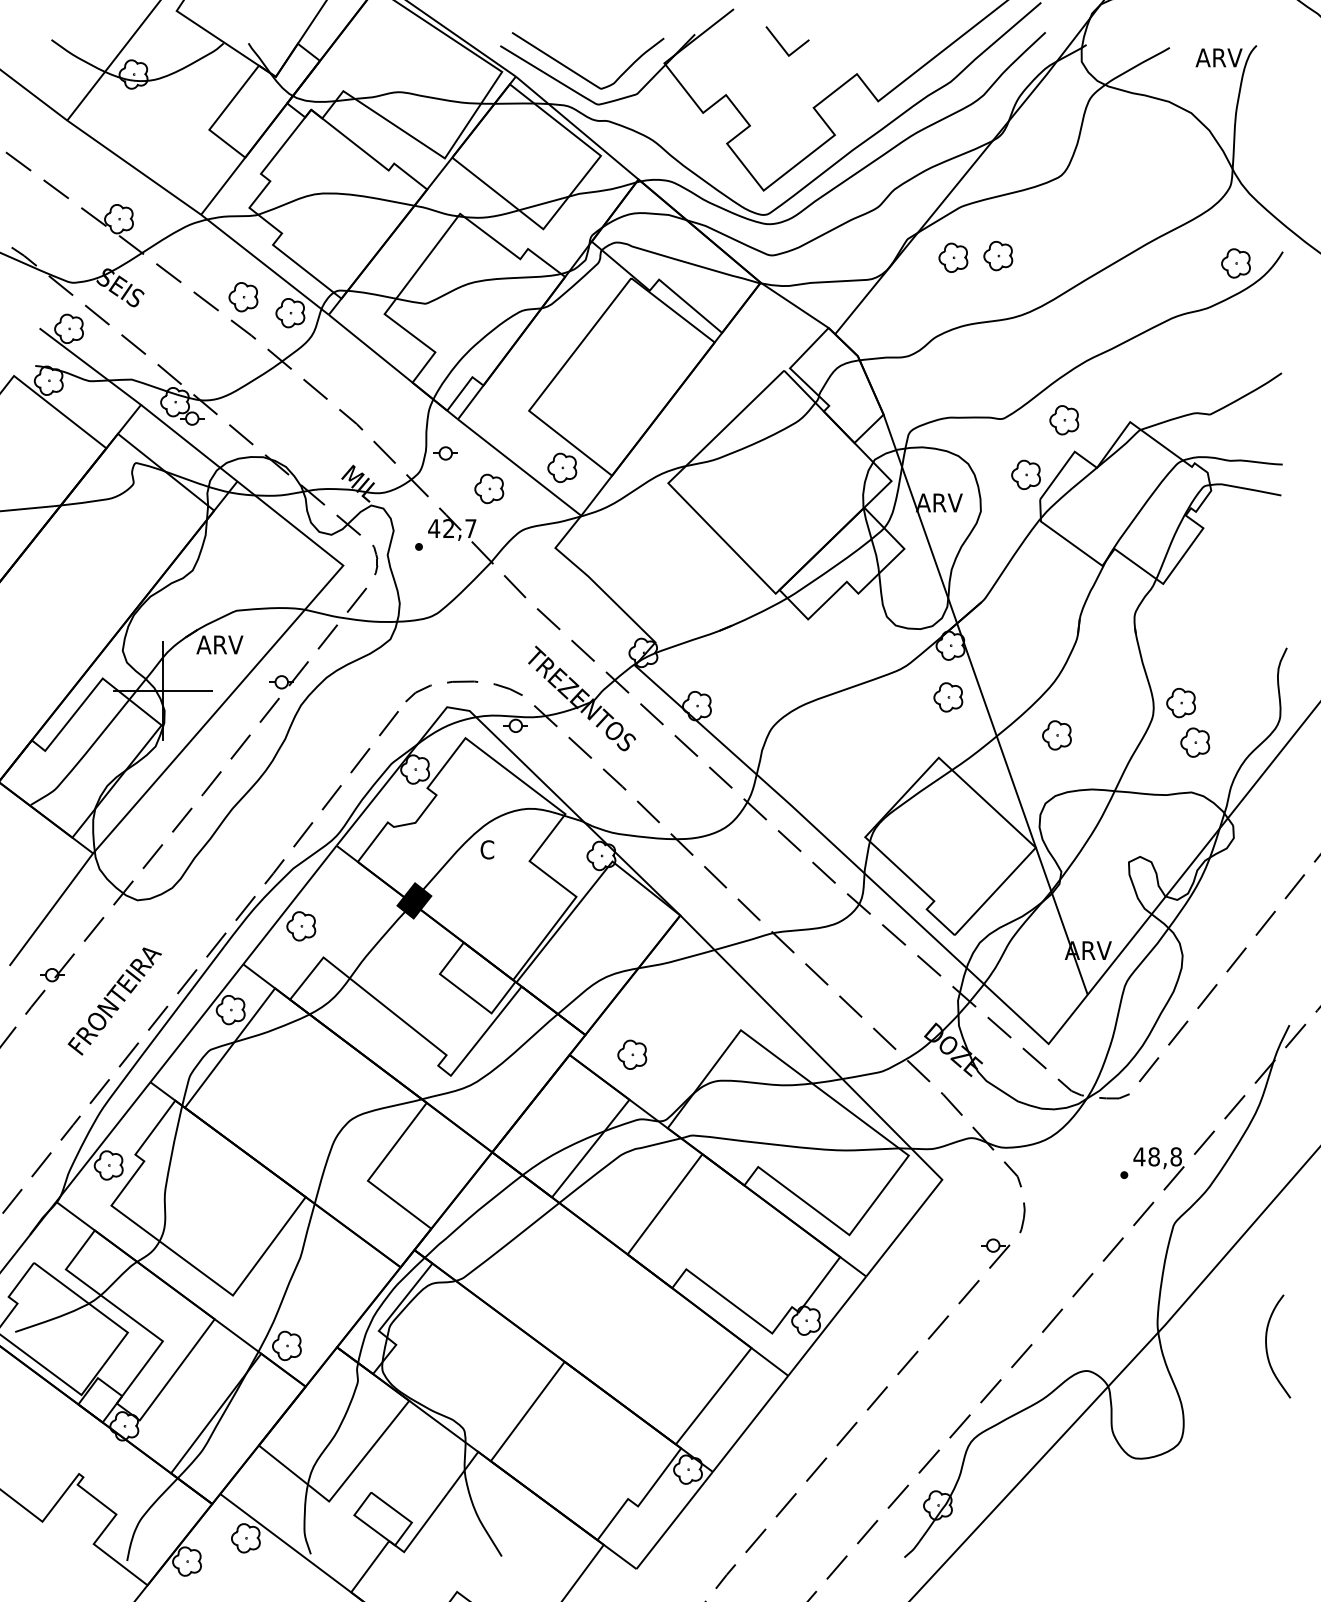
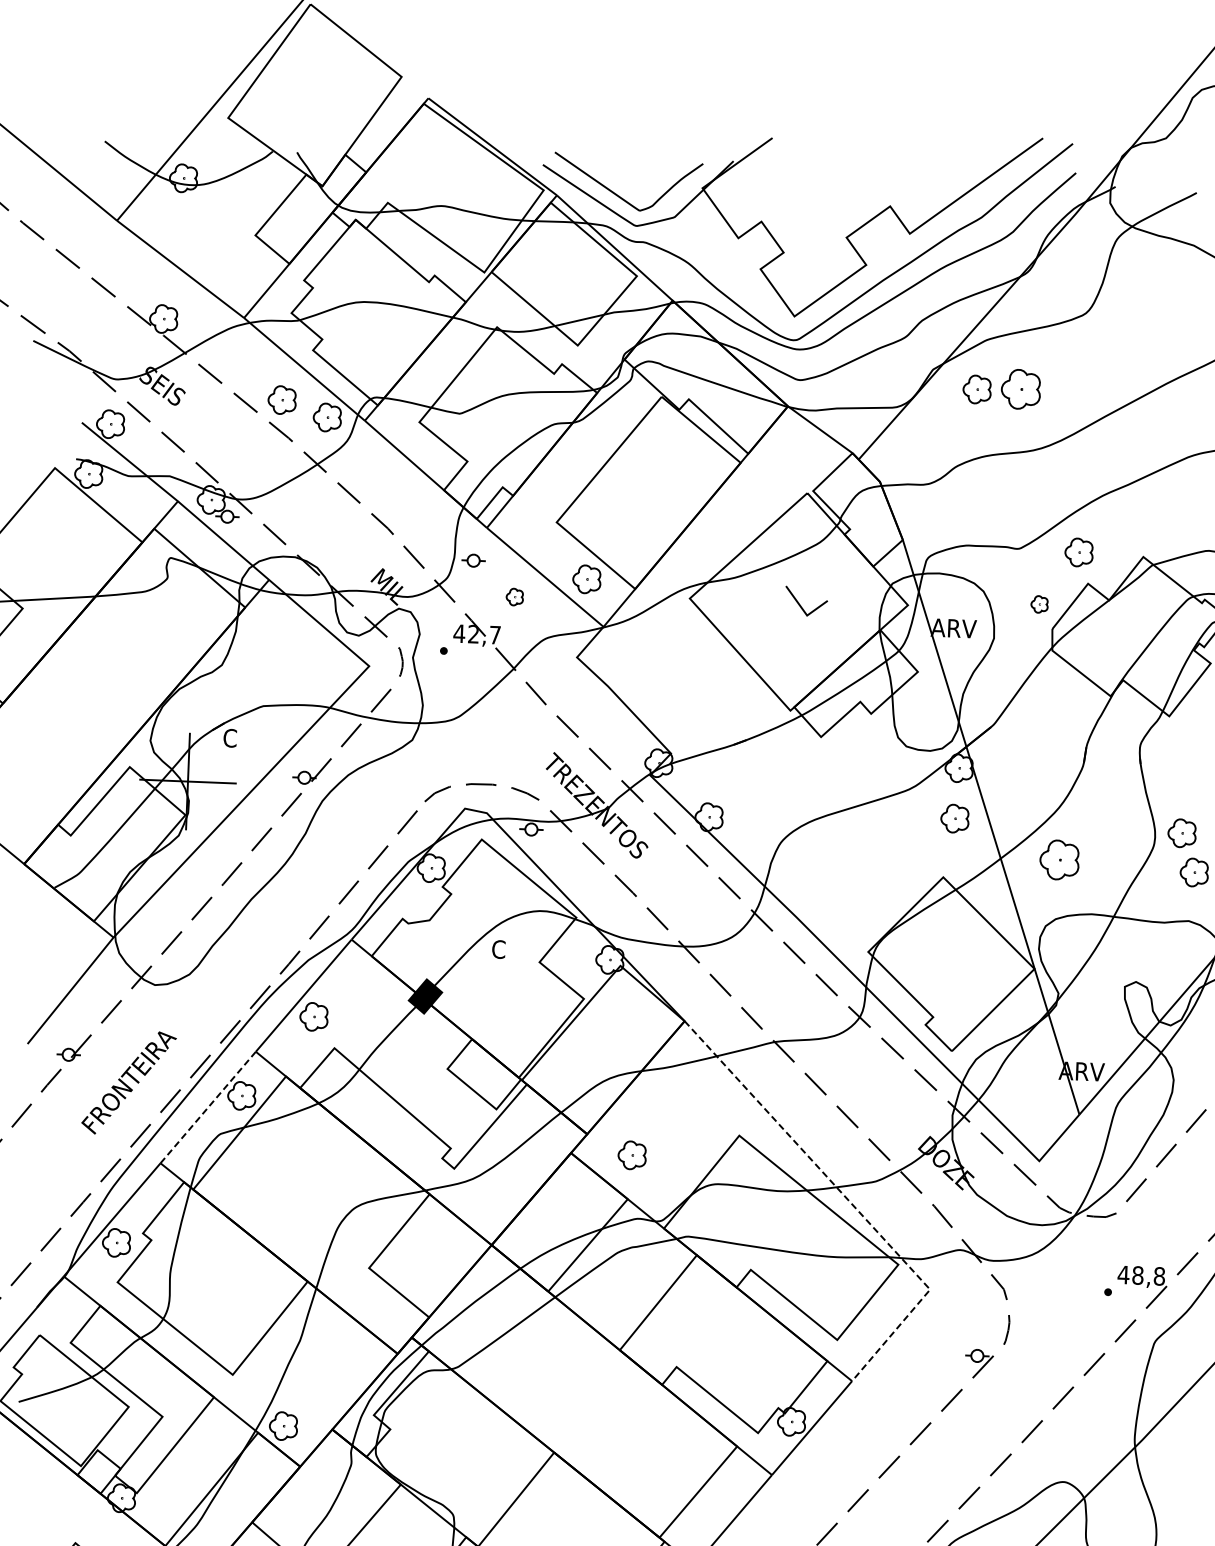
line: (782, 45) -> (801, 605), moved
part: (998, 256) -> (1021, 390), size x1.4
part: (1025, 474) -> (1039, 604), size x0.6
part: (489, 488) -> (515, 596), size x0.6
text: (219, 644) -> (245, 738), ARV -> C
part: (1056, 735) -> (1059, 860), size x1.4
line: (196, 1023) -> (207, 1107), solid -> dashed
line: (855, 1091) -> (848, 1199), solid -> dashed

